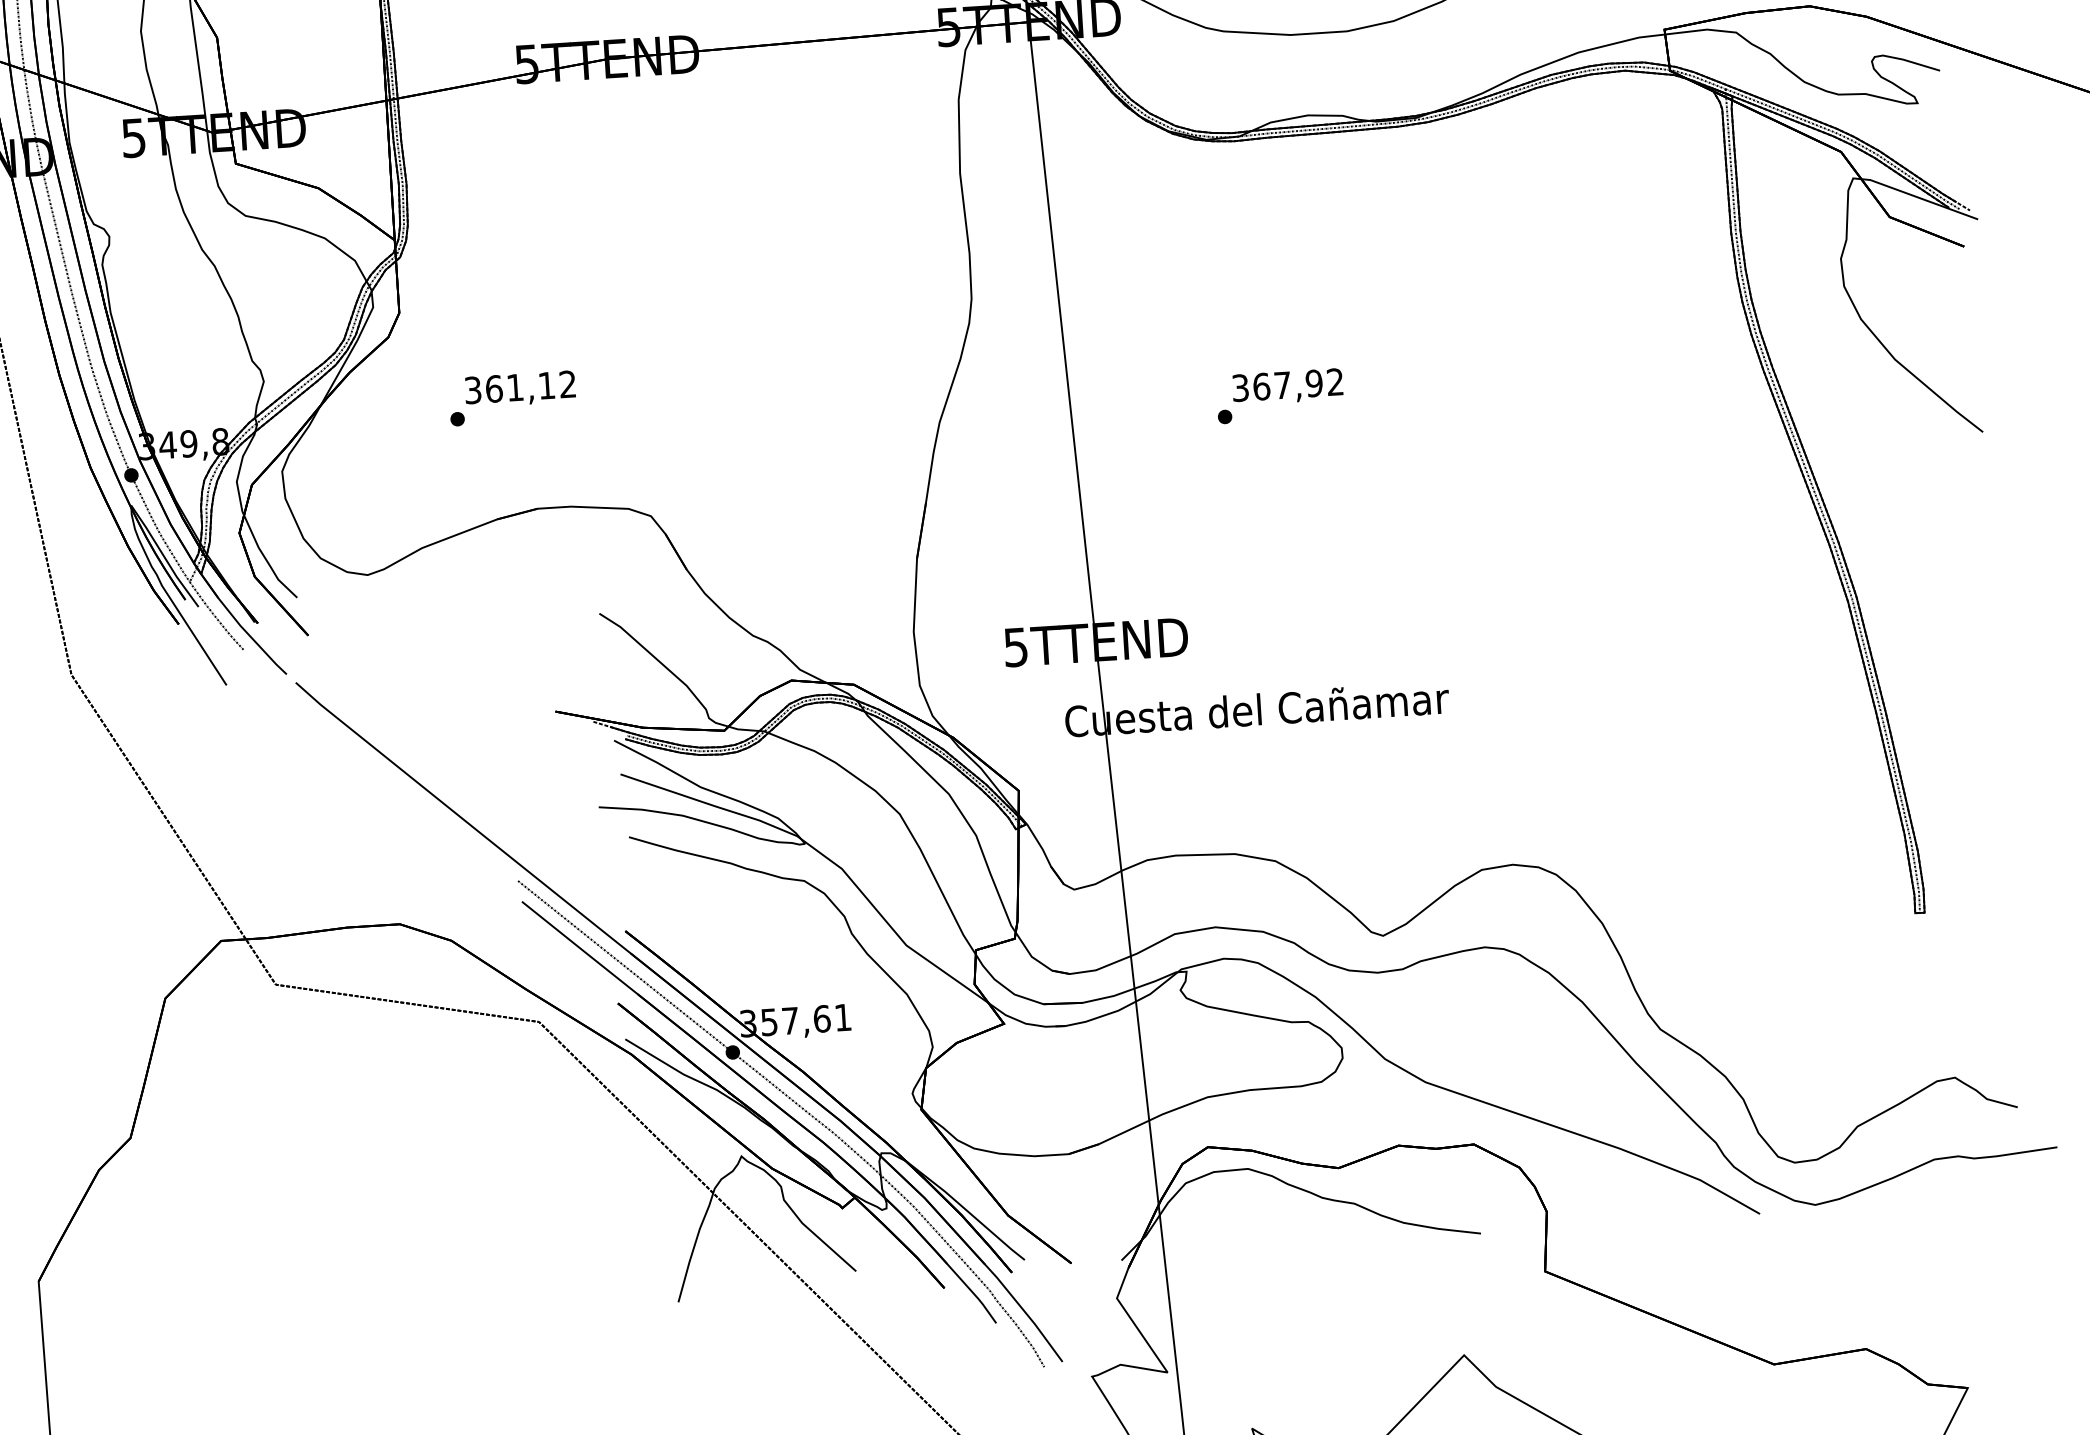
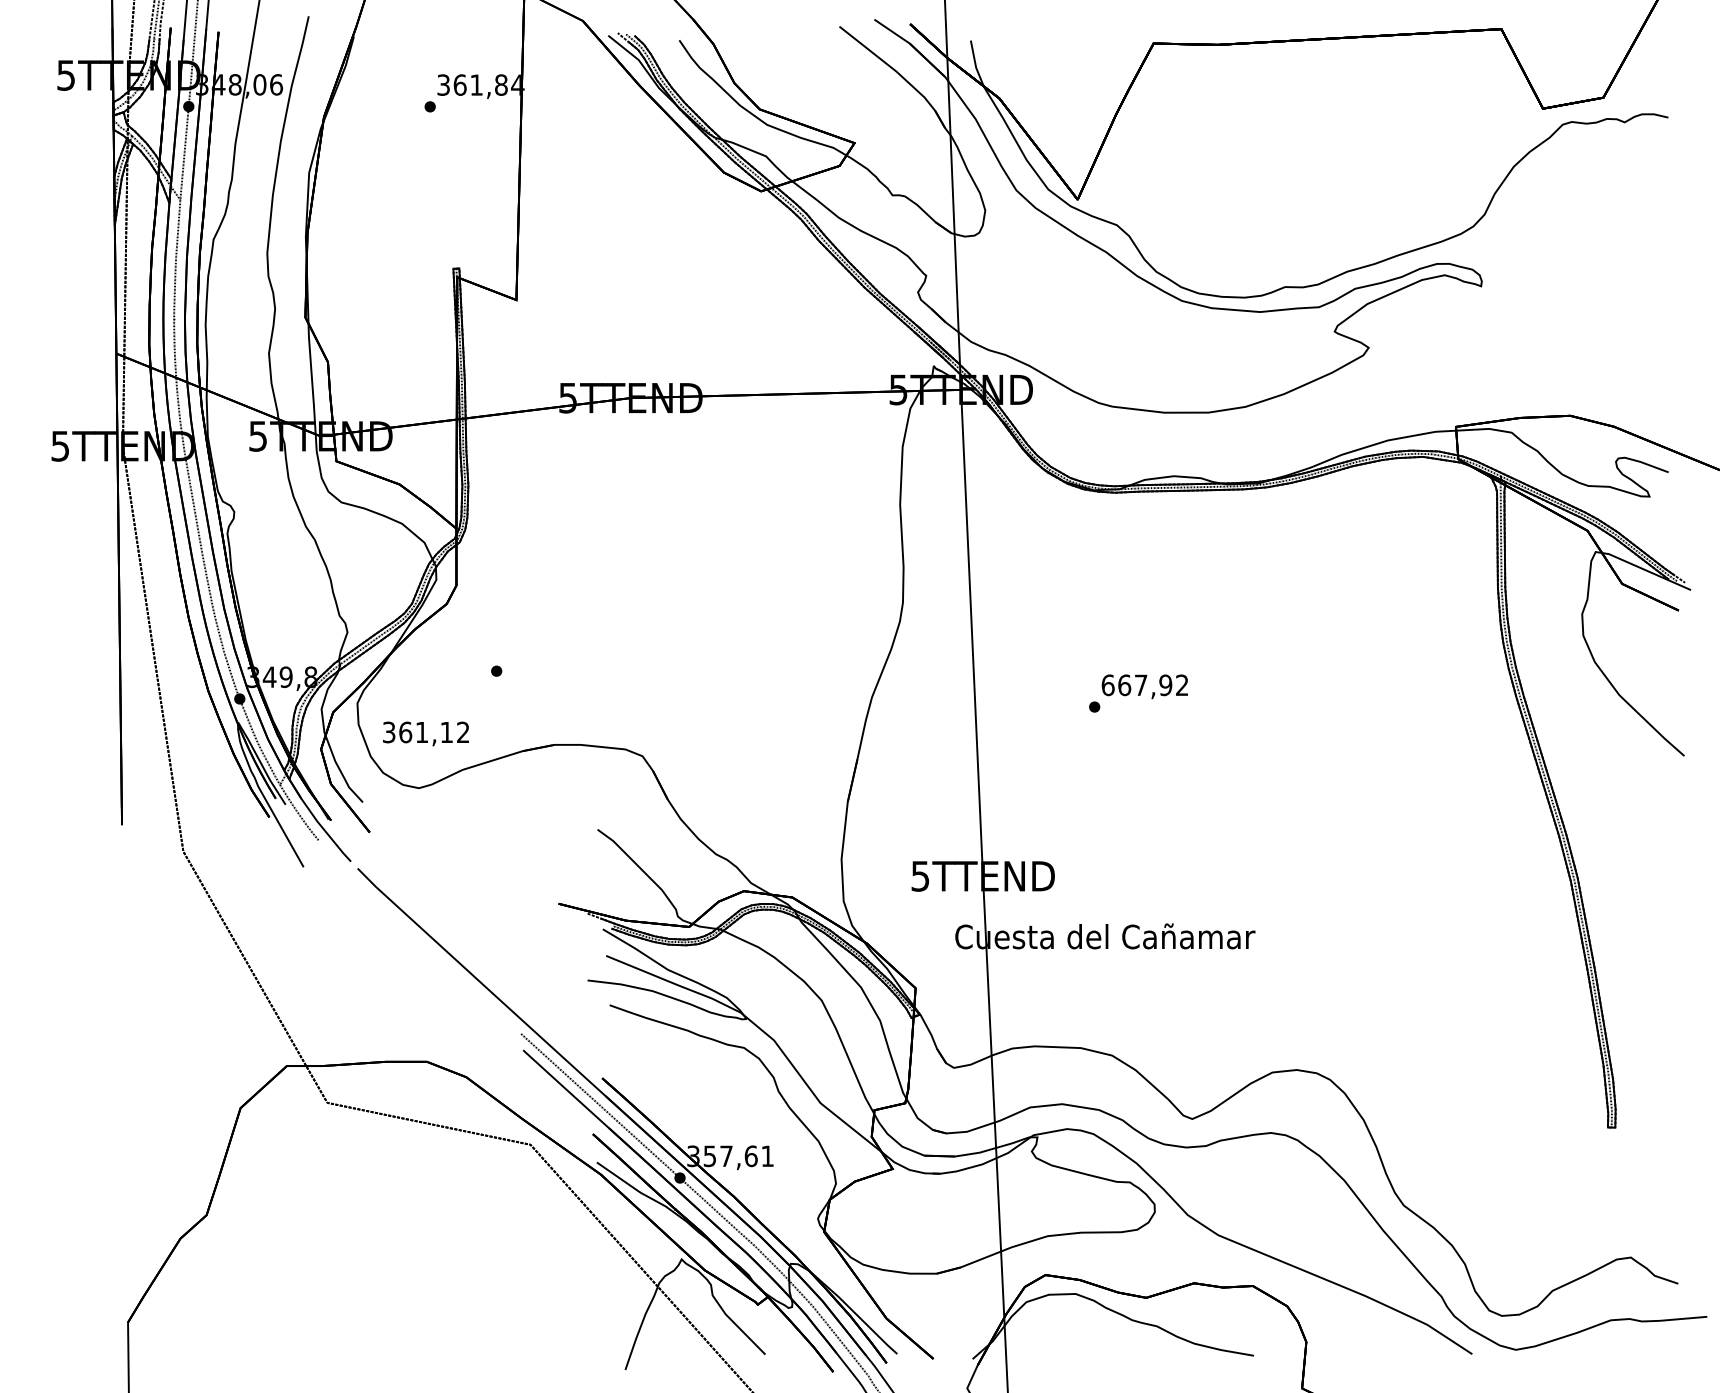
text: (519, 388) -> (425, 733), moved
text: (1239, 388) -> (1107, 685), 367,92 -> 667,92

